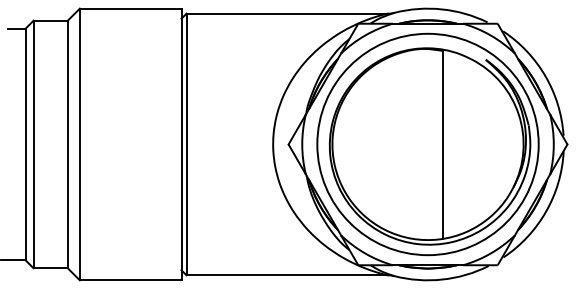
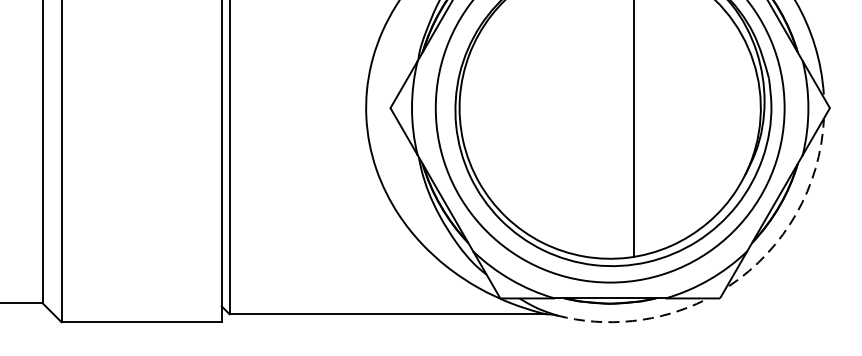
arc: (546, 211) -> (796, 213), solid -> dashed
arc: (442, 279) -> (633, 320), solid -> dashed

